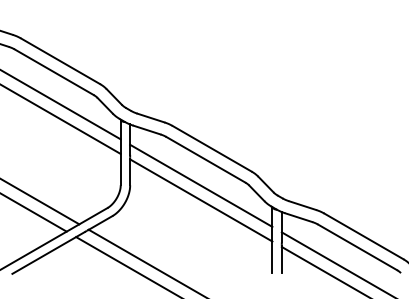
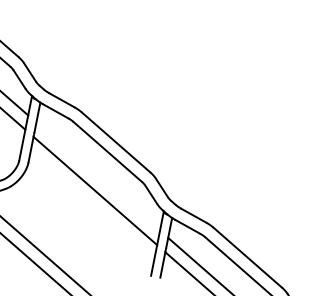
line: (201, 185) -> (98, 176), removed

